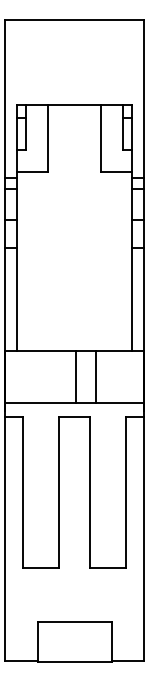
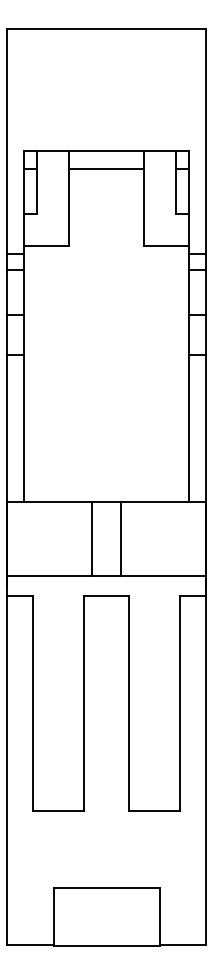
line: (74, 118) -> (106, 169), added
line: (76, 376) -> (92, 538), moved
line: (95, 376) -> (120, 538), moved

